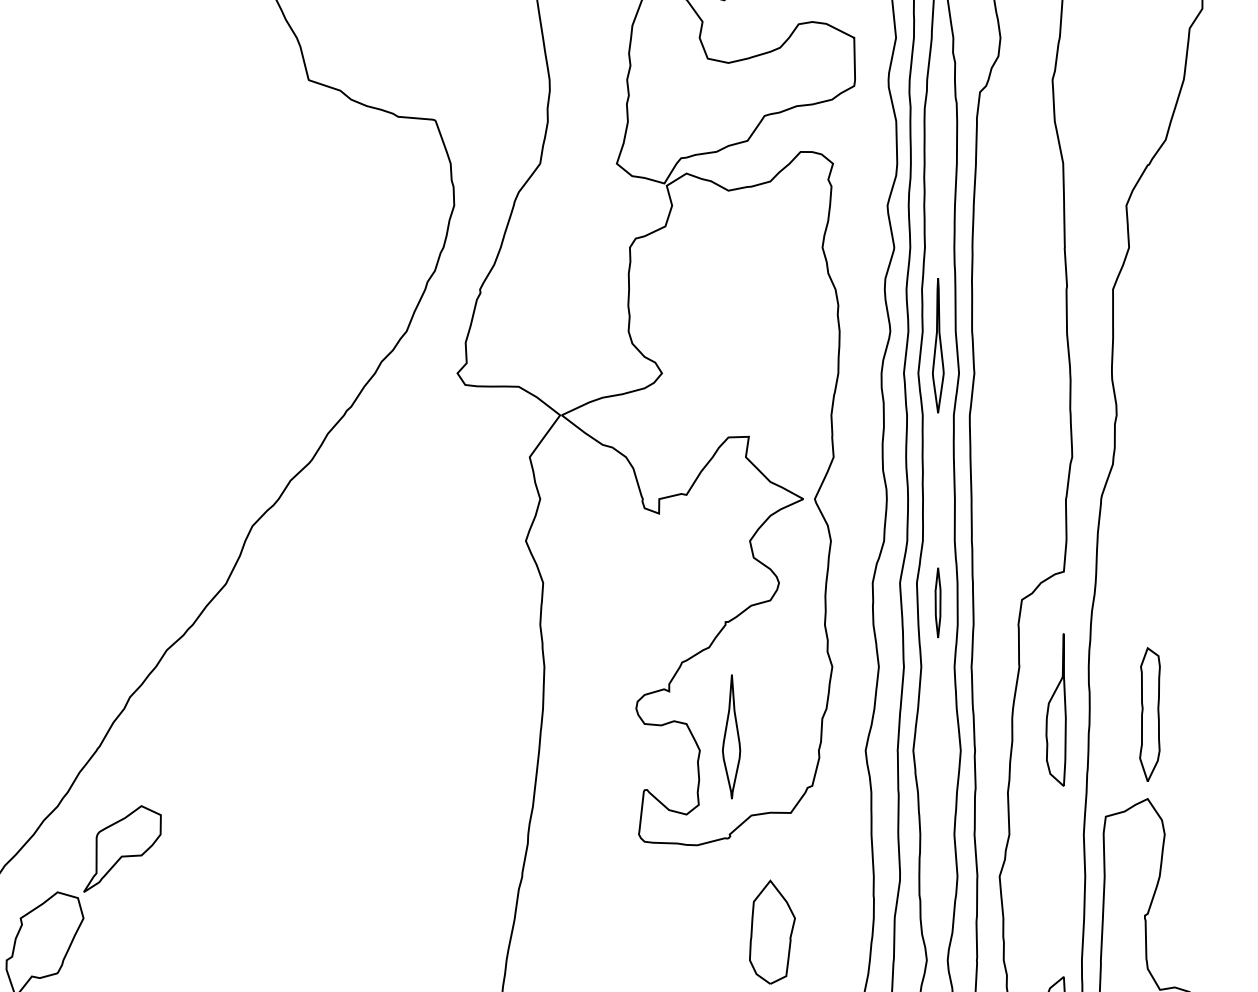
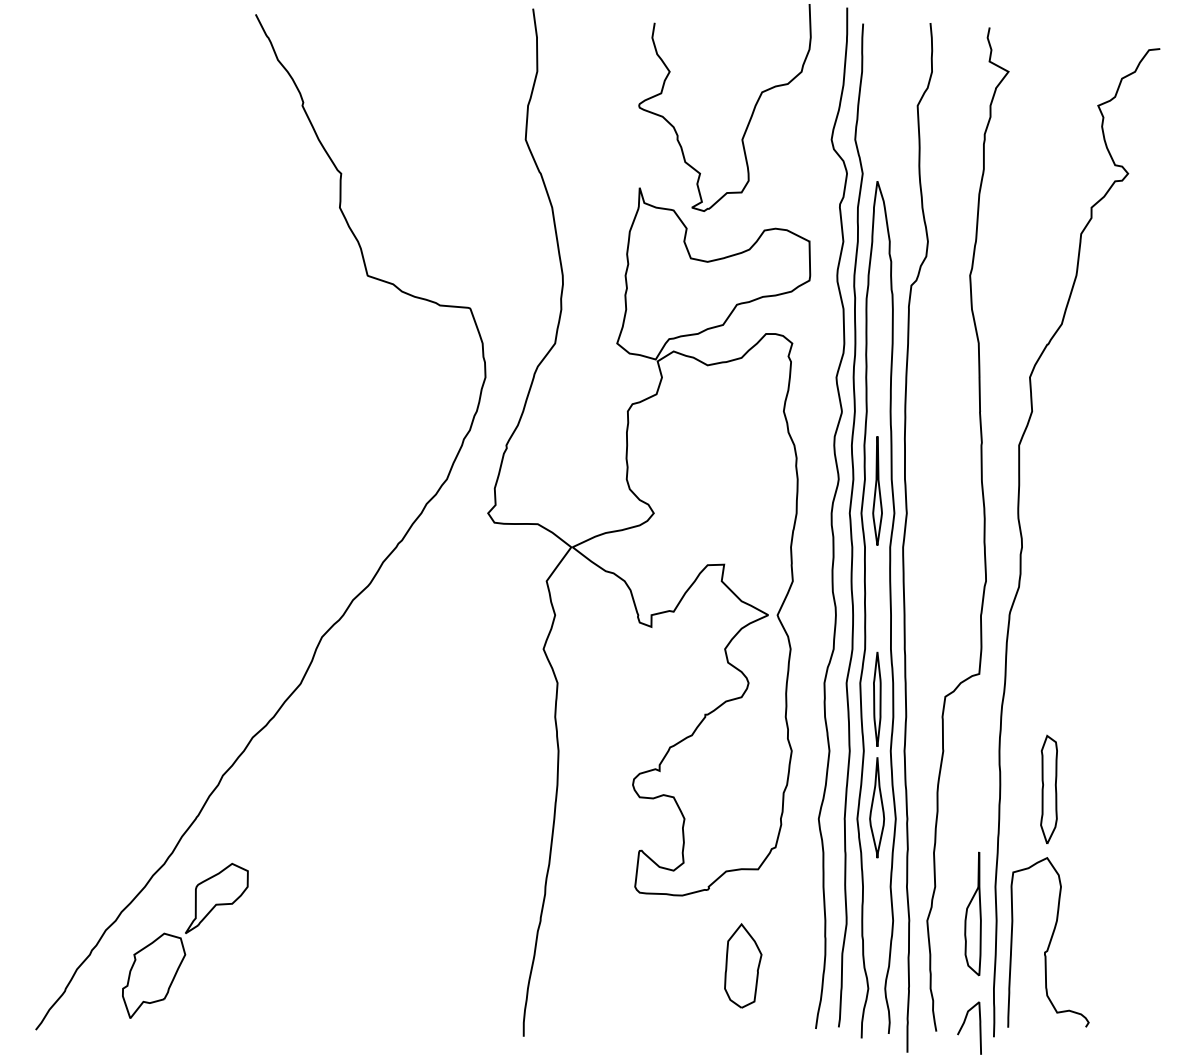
part: (938, 602) -> (877, 698), size x1.67
part: (1055, 709) -> (972, 913), moved
part: (730, 736) -> (876, 807), moved

